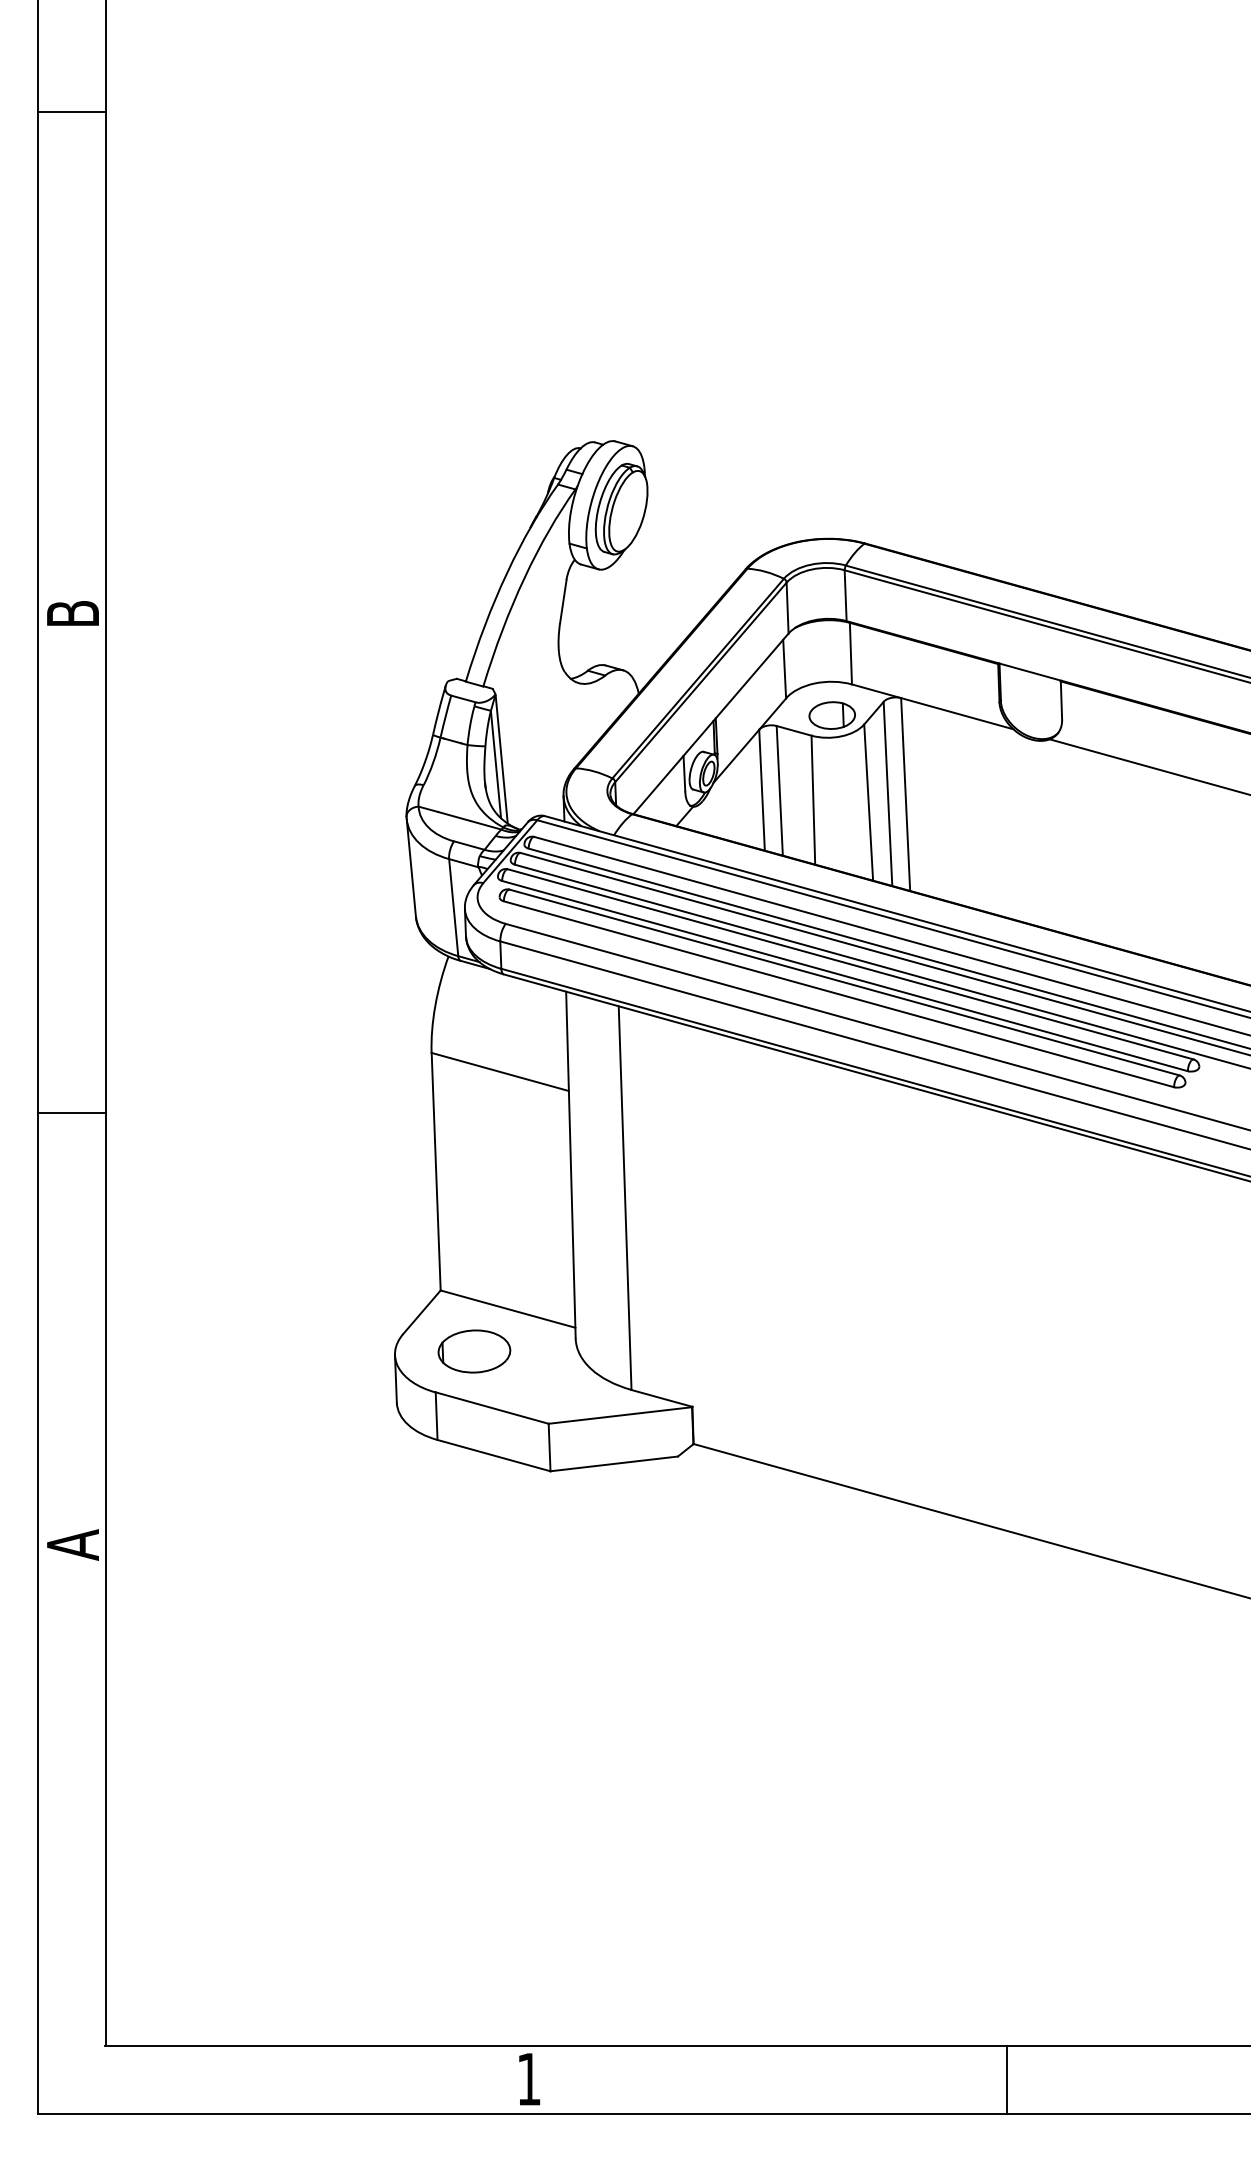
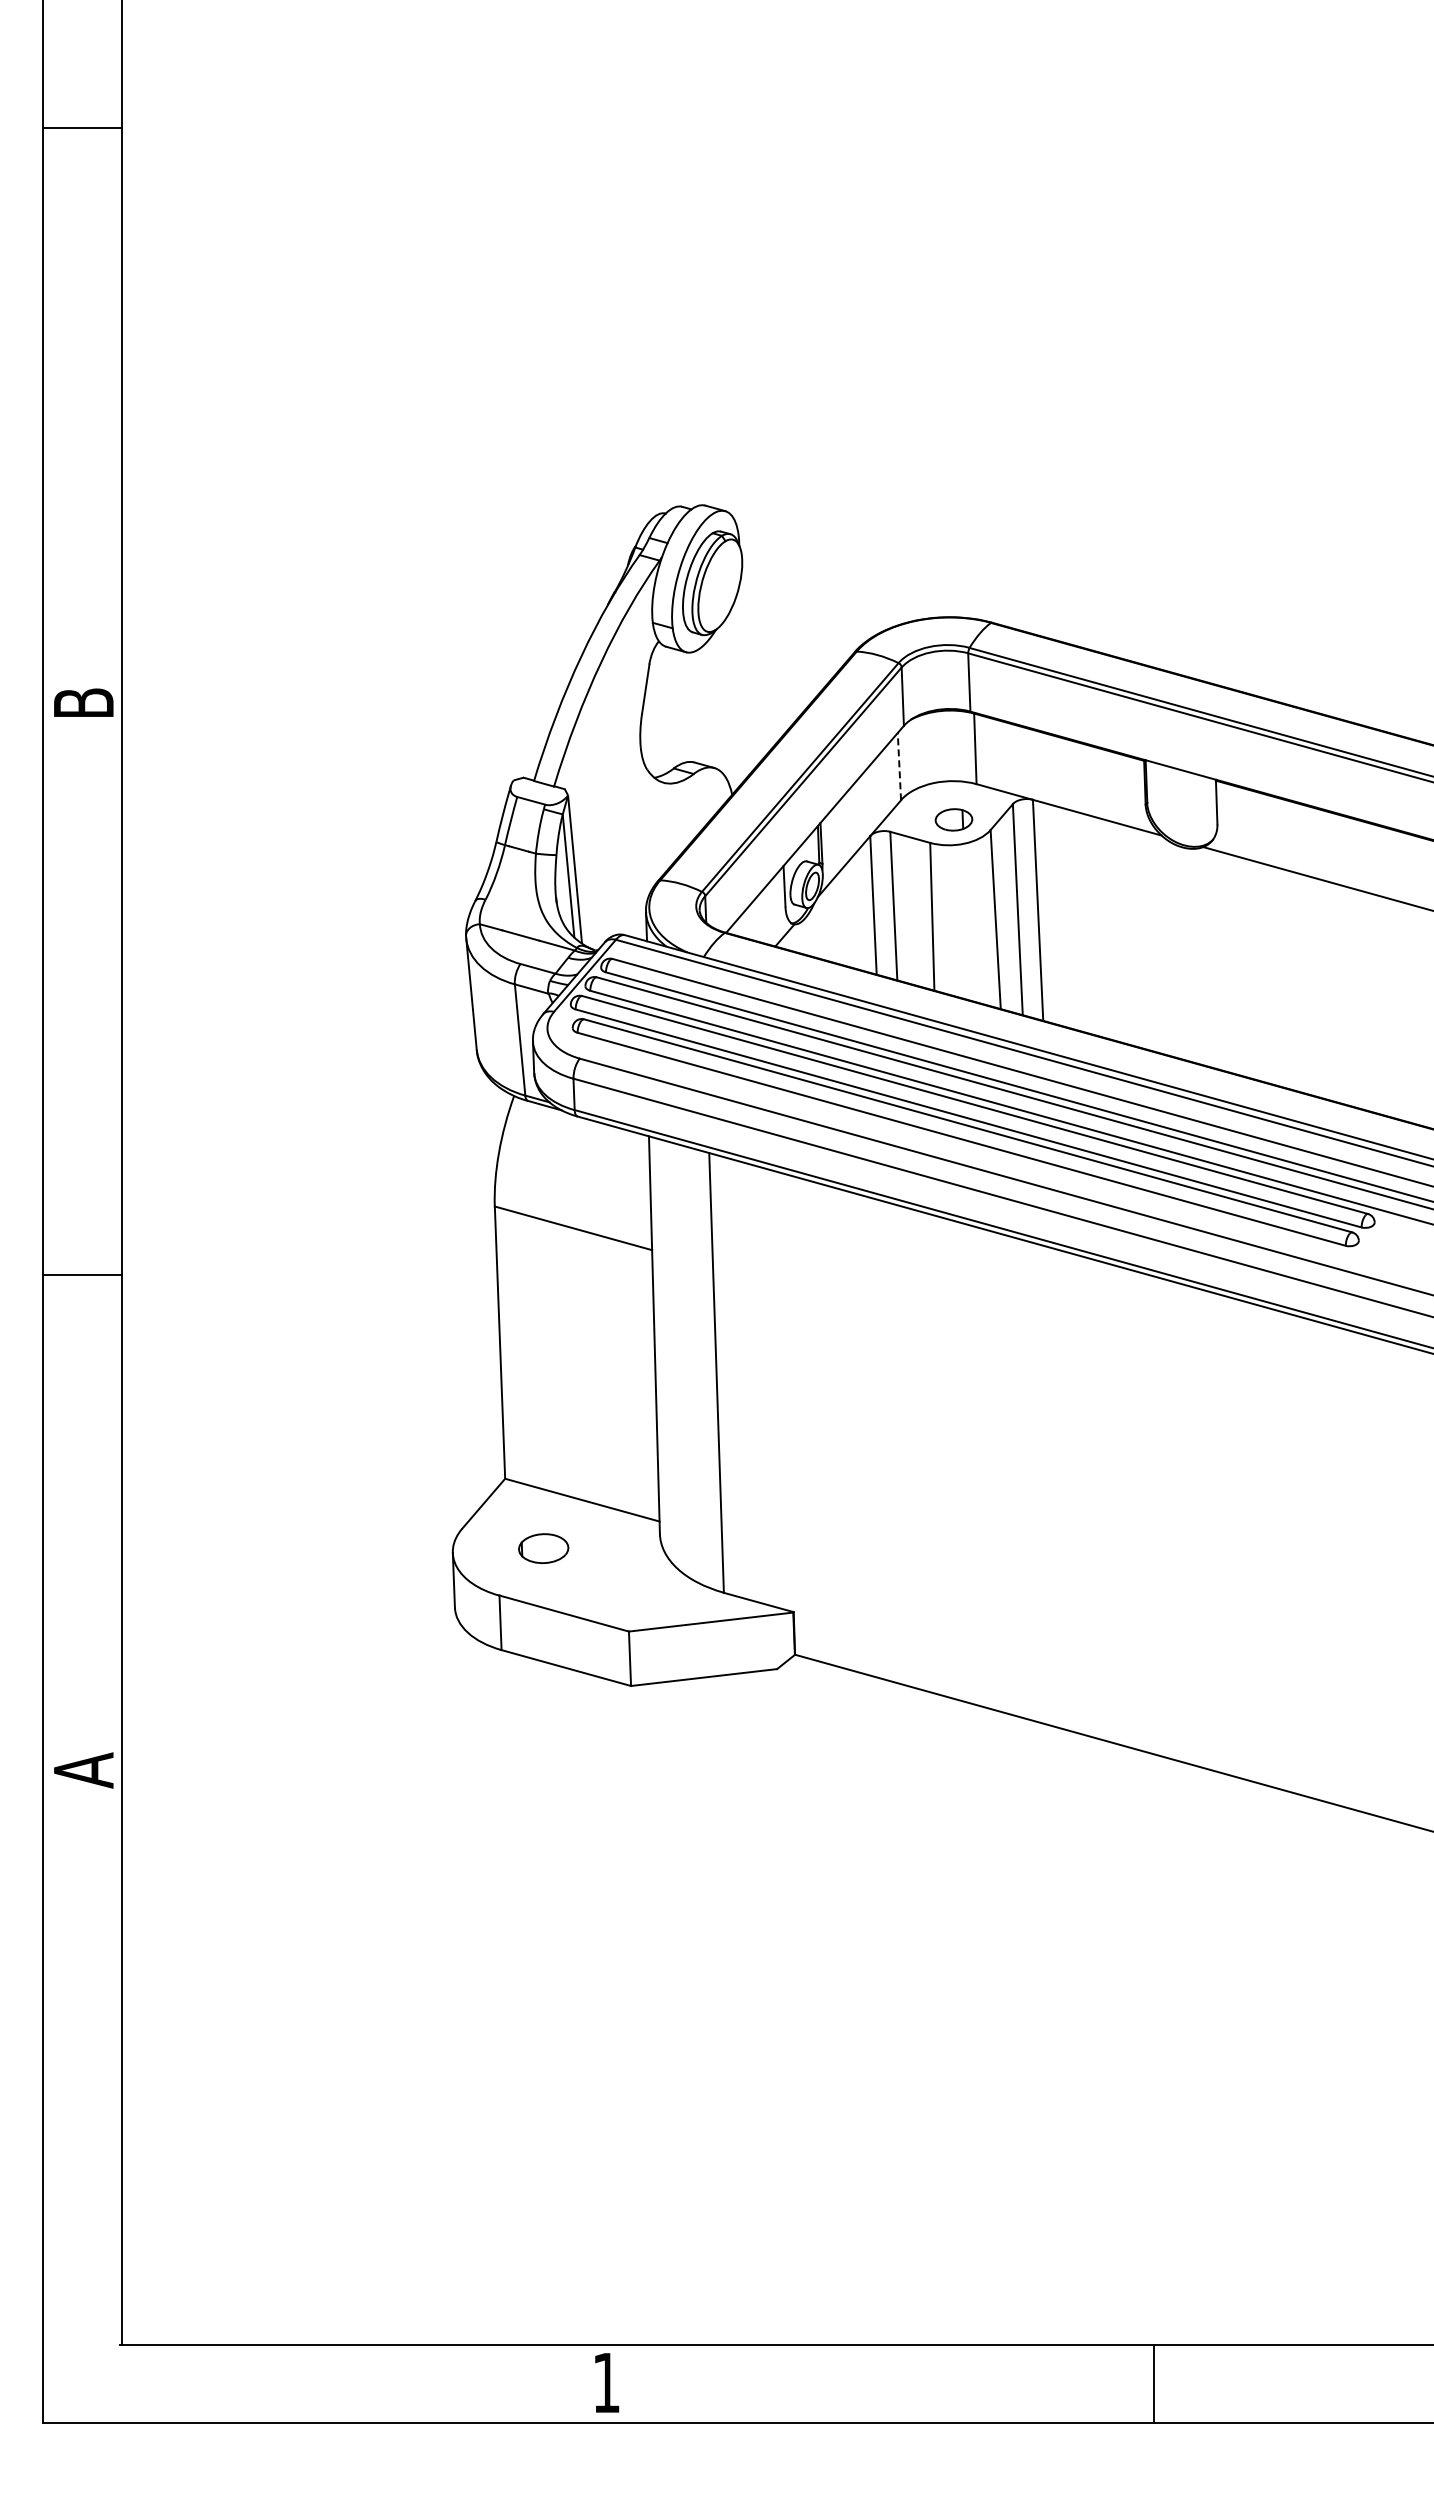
line: (784, 669) -> (899, 766), solid -> dashed
part: (831, 715) -> (953, 819), size x0.7
part: (474, 1351) -> (543, 1548), size x0.6

